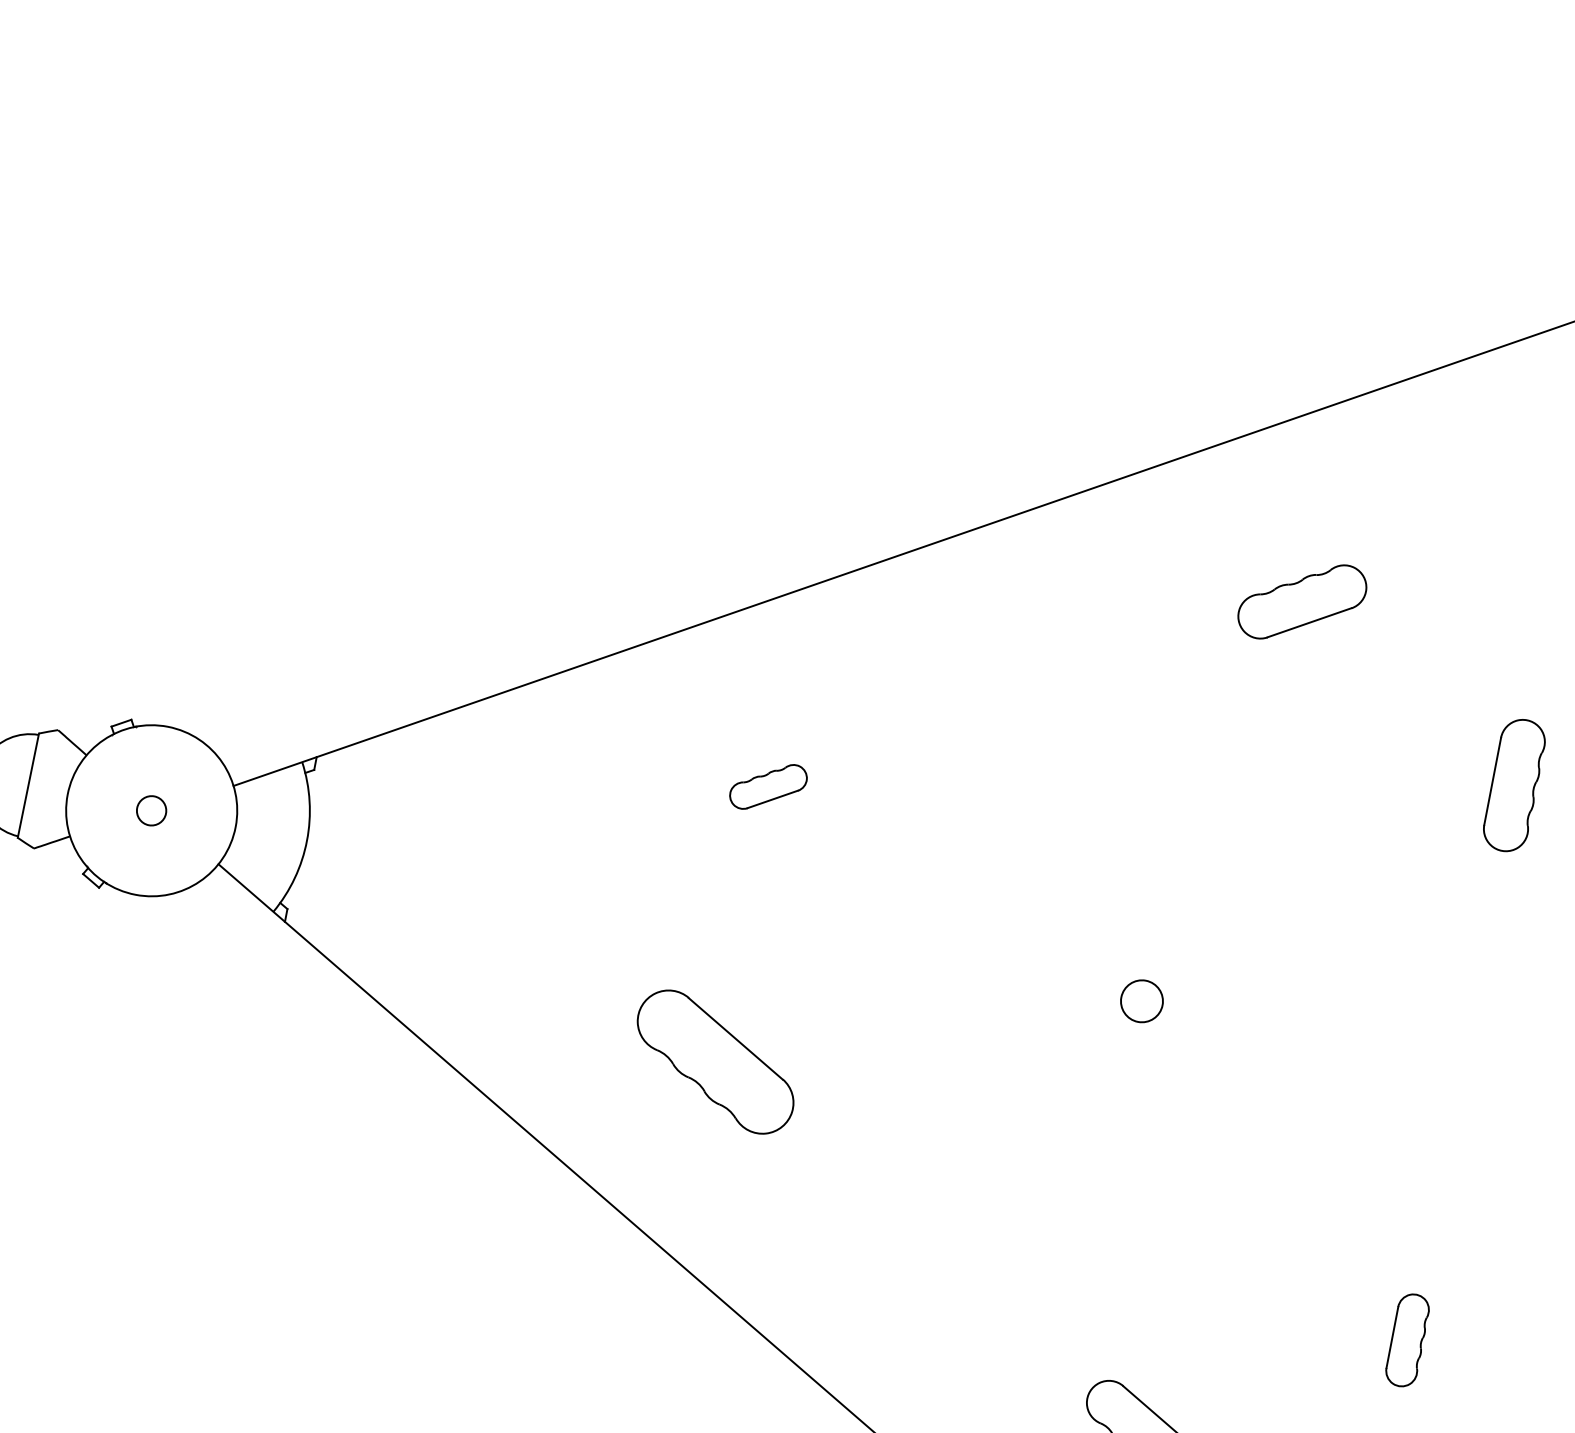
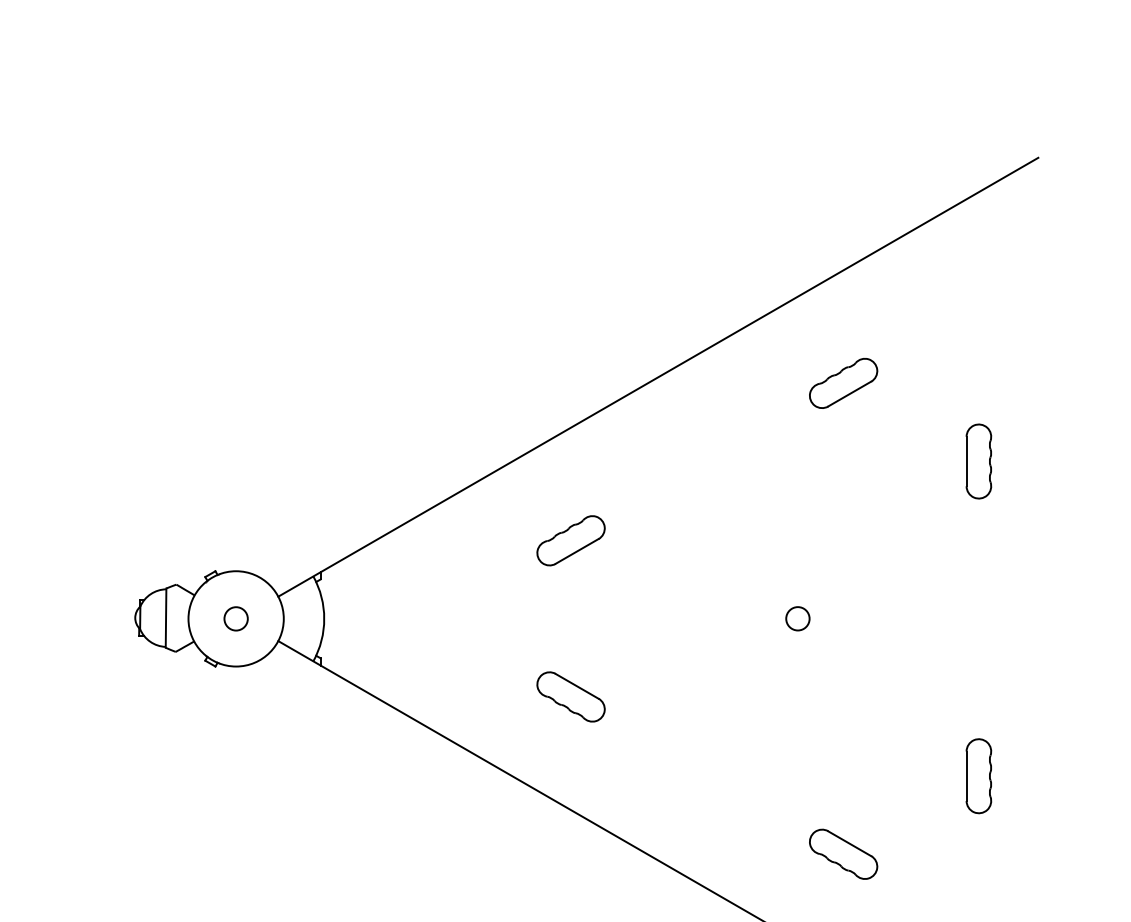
part: (767, 786) -> (570, 540), size x1.67
circle: (150, 809) -> (235, 618), size x1.43
part: (714, 1061) -> (570, 696), size x0.71
part: (1406, 1340) -> (978, 776), size x1.43

